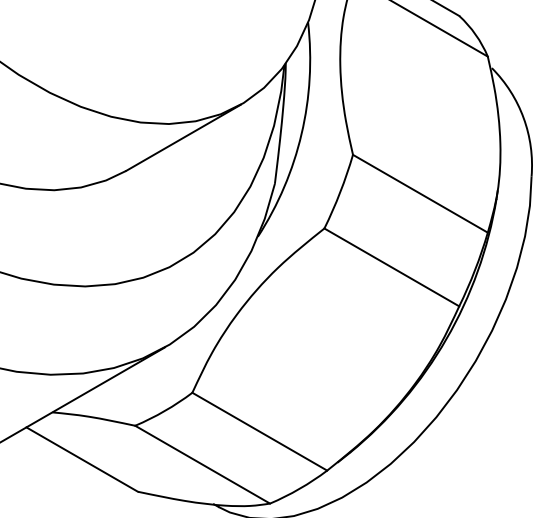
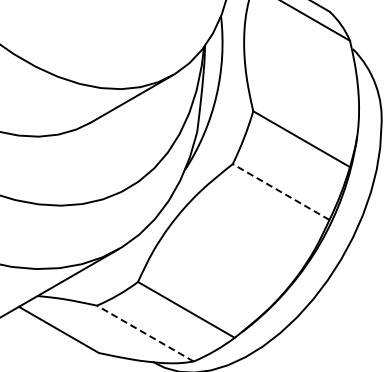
line: (392, 268) -> (281, 192), solid -> dashed
line: (202, 464) -> (145, 333), solid -> dashed

